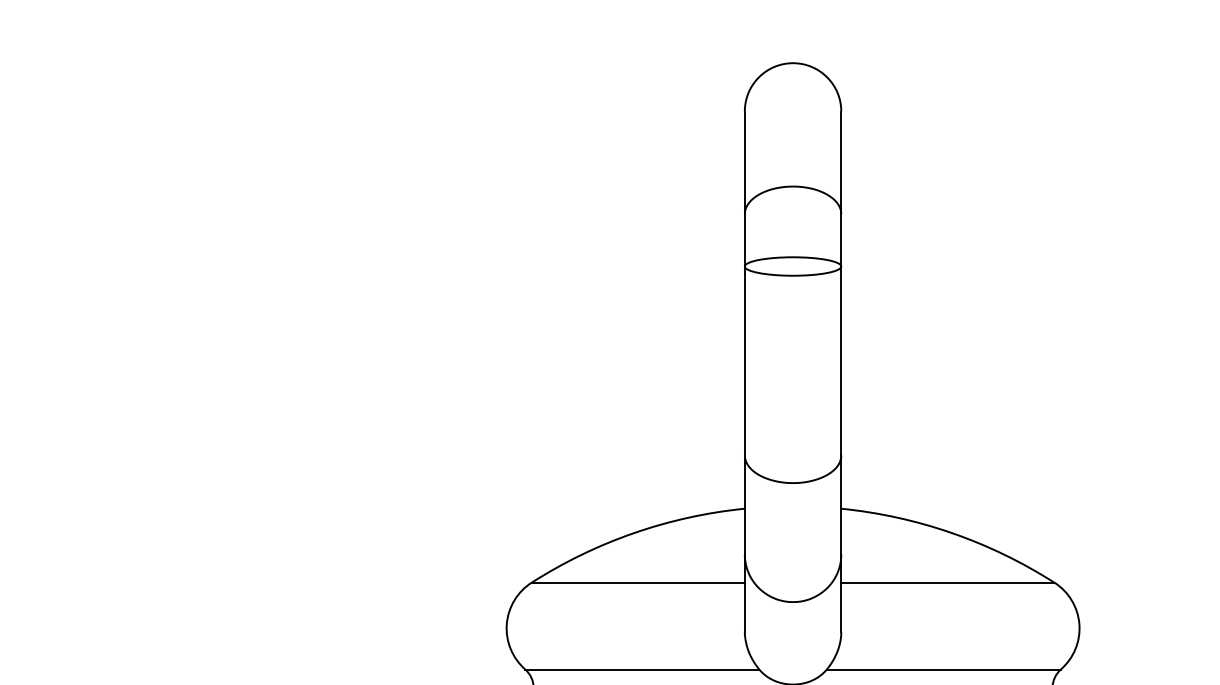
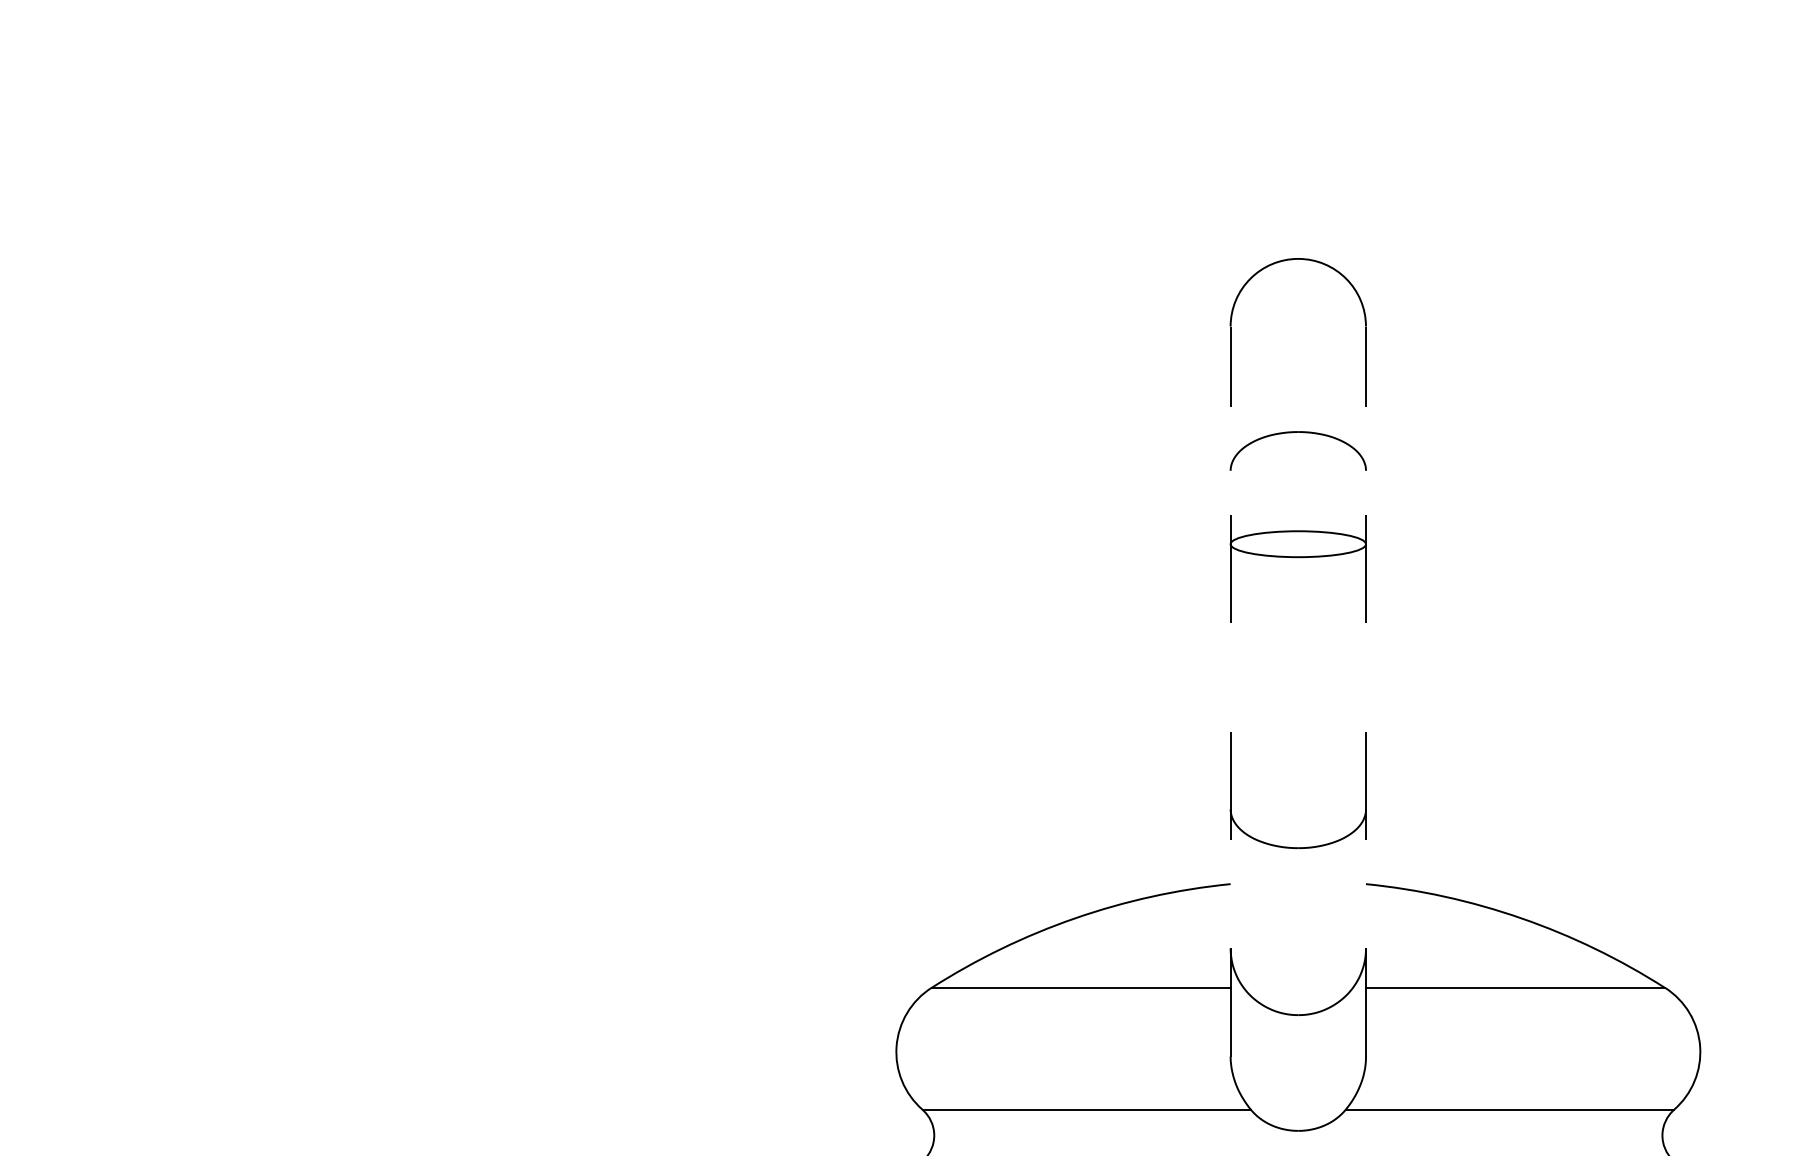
line: (744, 371) -> (1230, 691), solid -> dashed
line: (840, 371) -> (1365, 691), solid -> dashed

